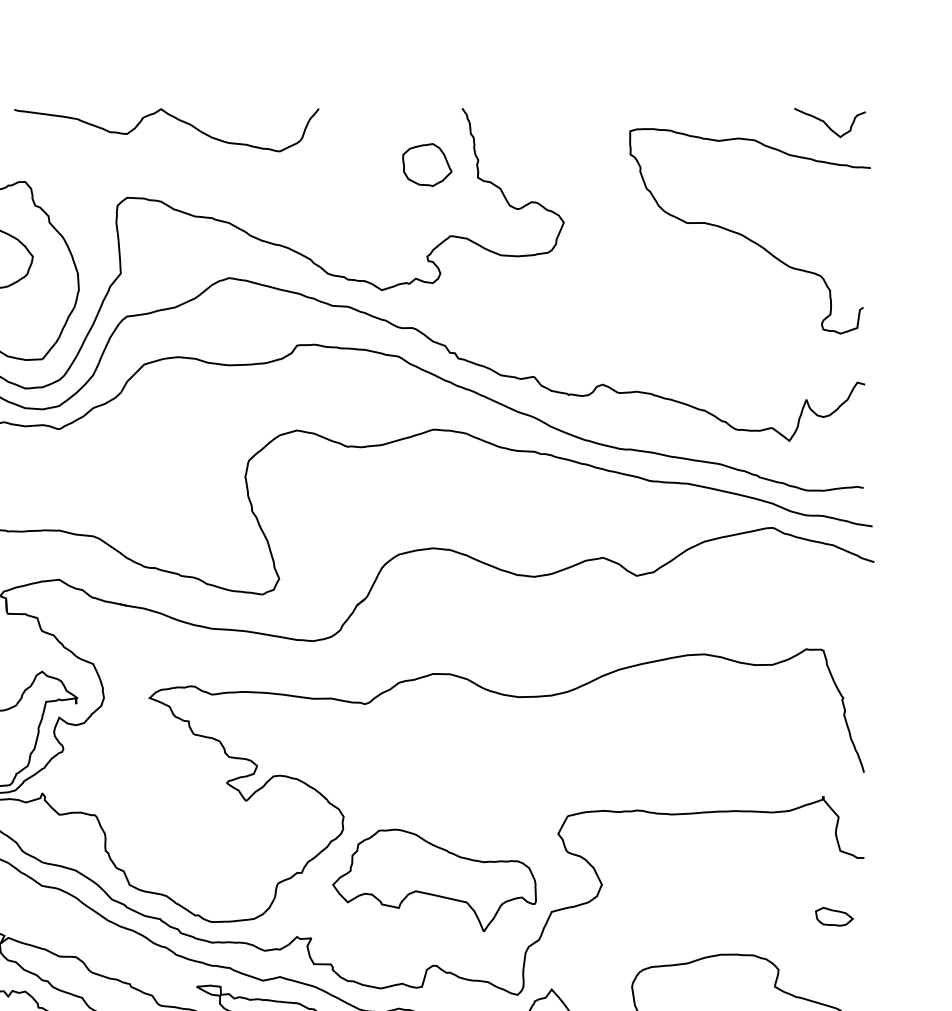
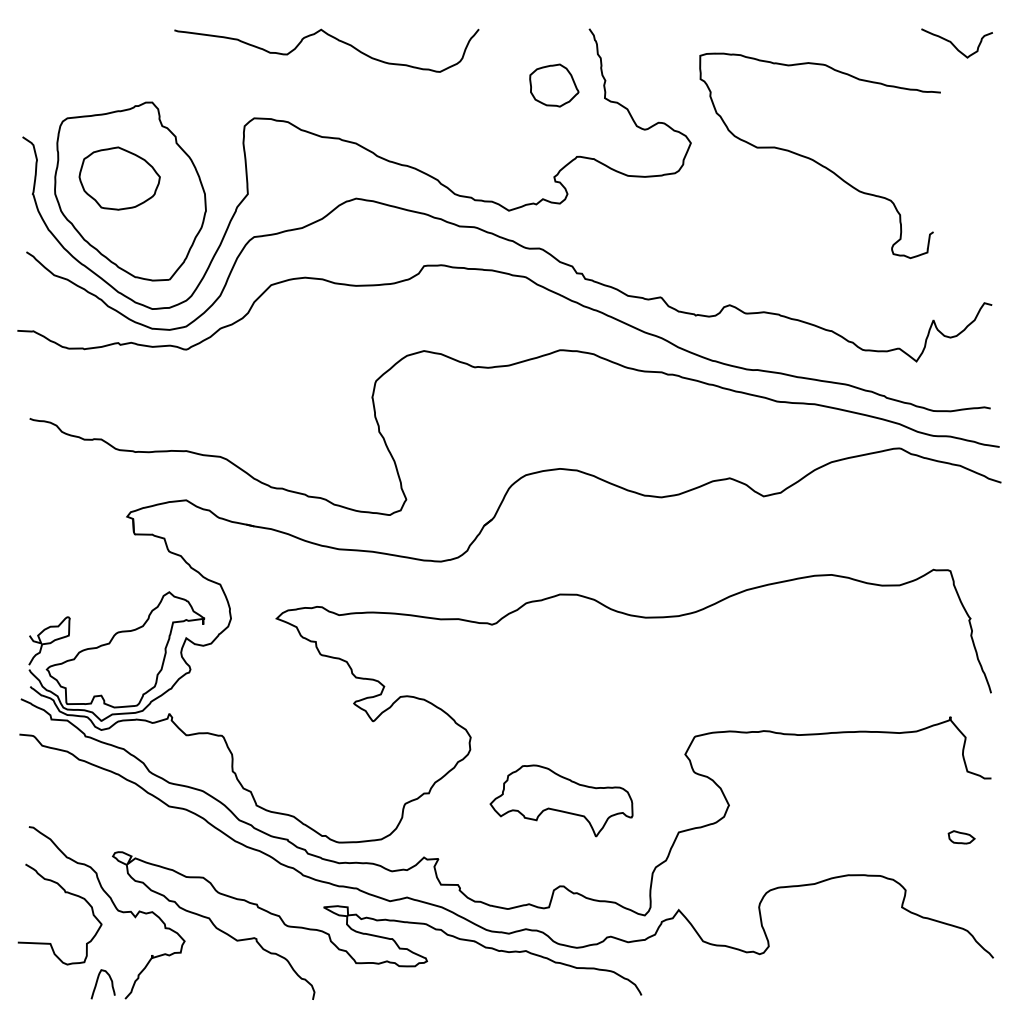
curve: (173, 117) -> (333, 38), moved
curve: (747, 236) -> (817, 161), moved
part: (434, 879) -> (561, 800), size x0.7
part: (834, 916) -> (961, 837), size x0.7

